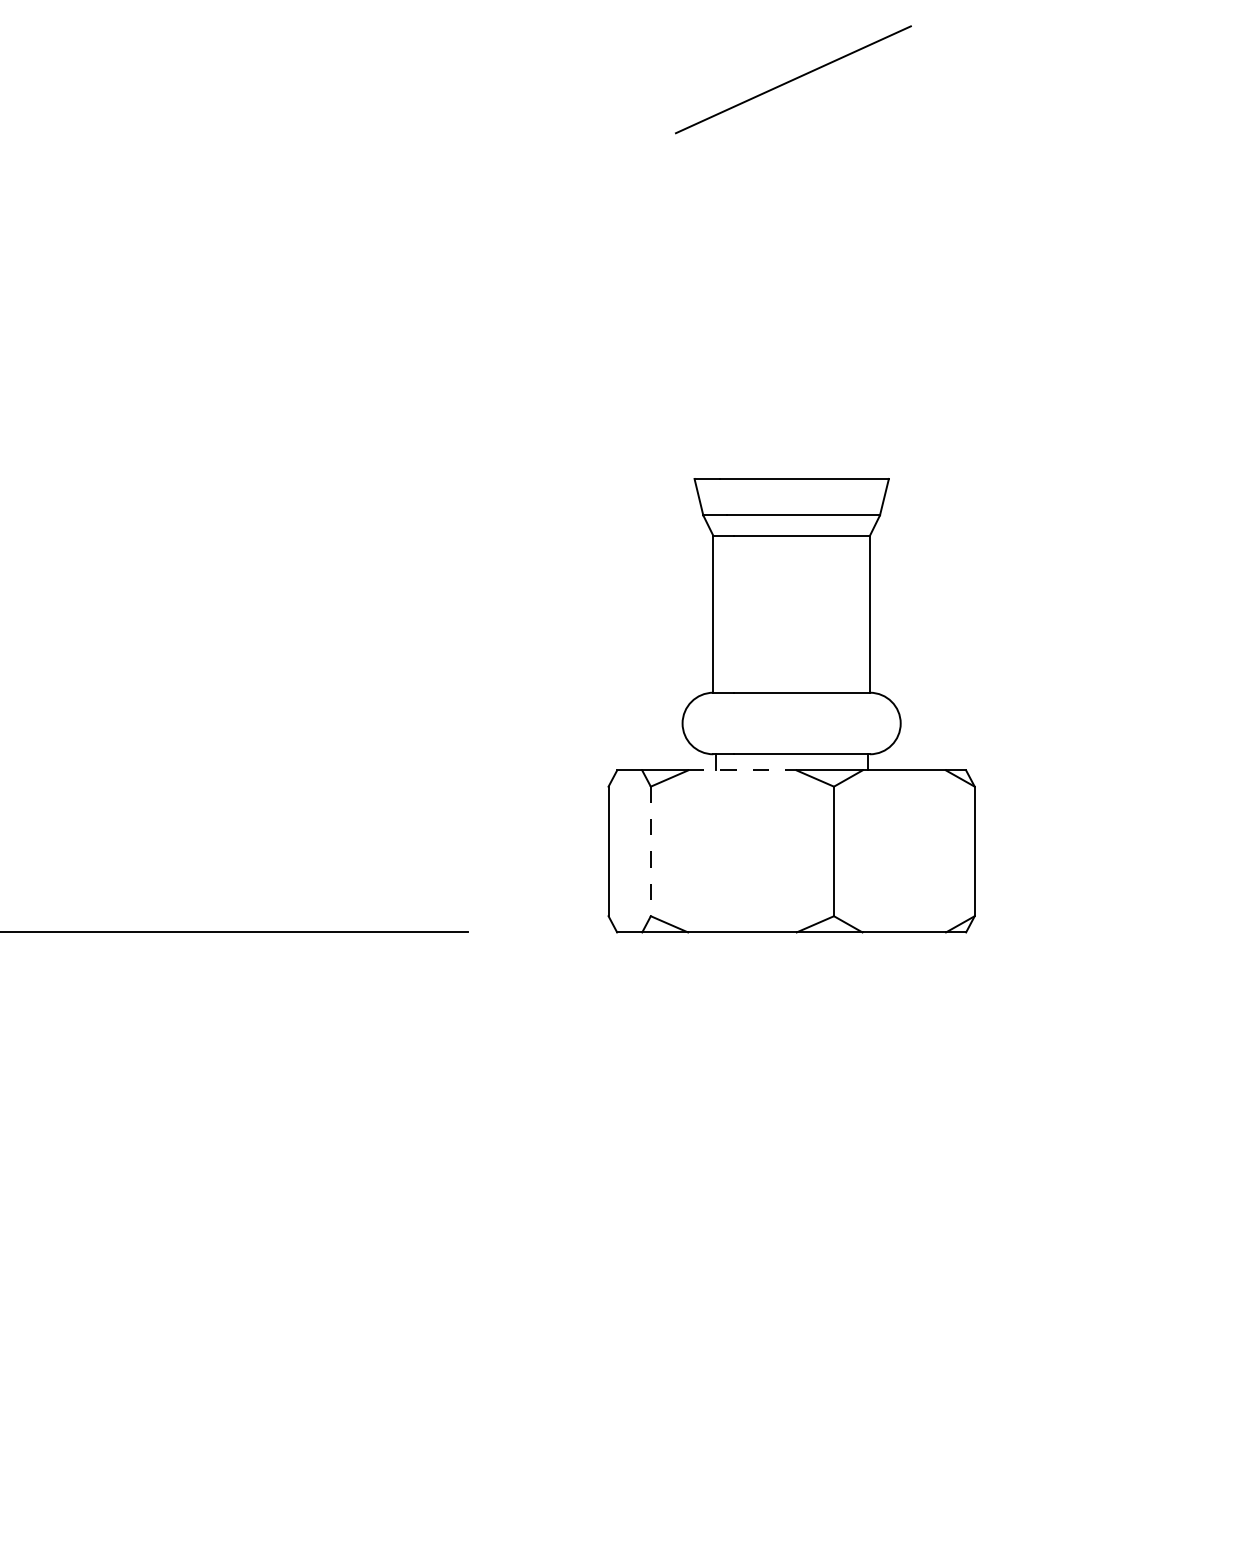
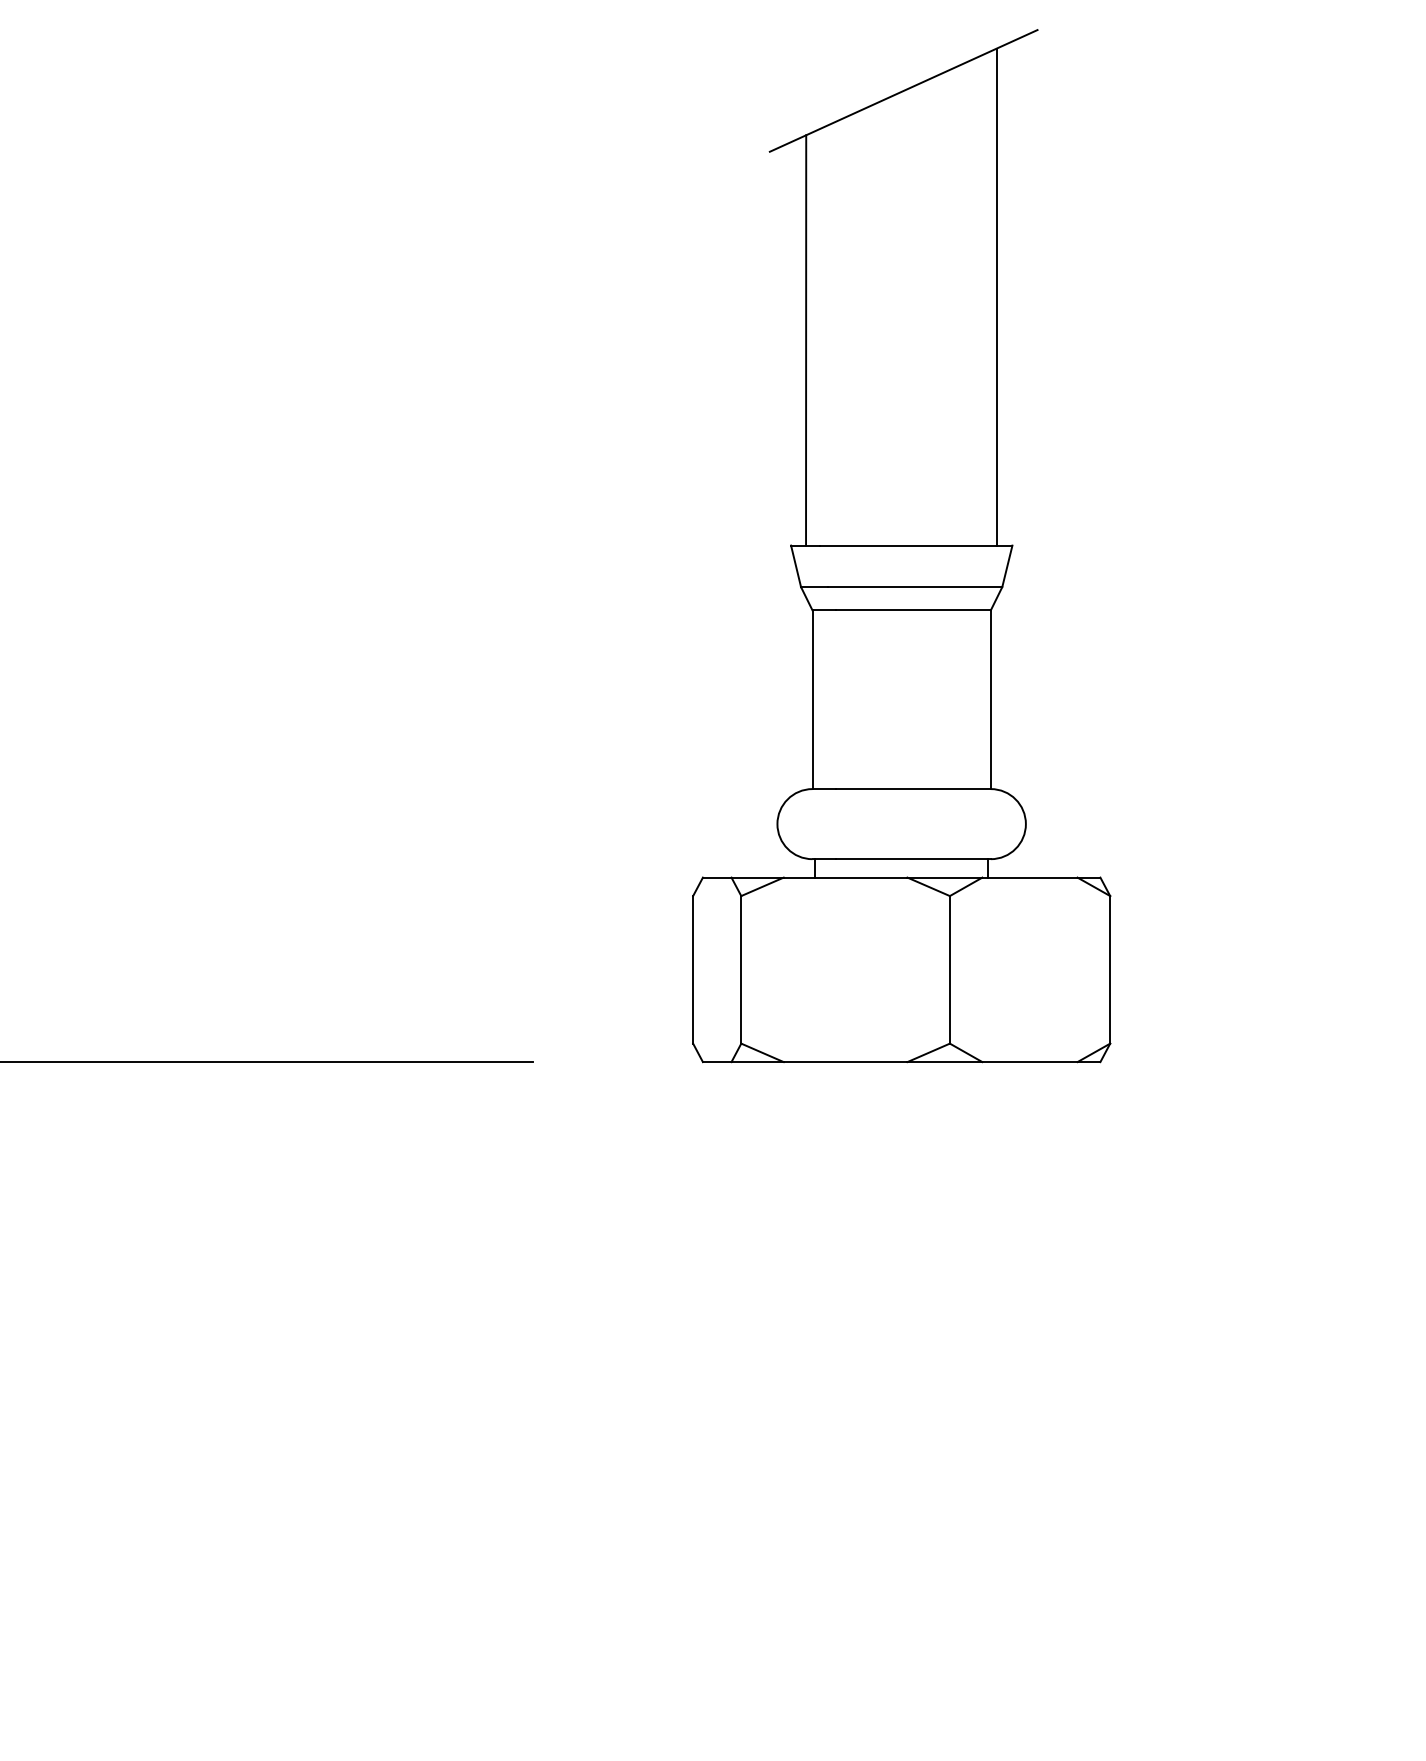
line: (875, 260) -> (997, 296), added
line: (707, 298) -> (805, 340), added
line: (742, 770) -> (845, 877), dashed -> solid
line: (650, 851) -> (740, 969), dashed -> solid

